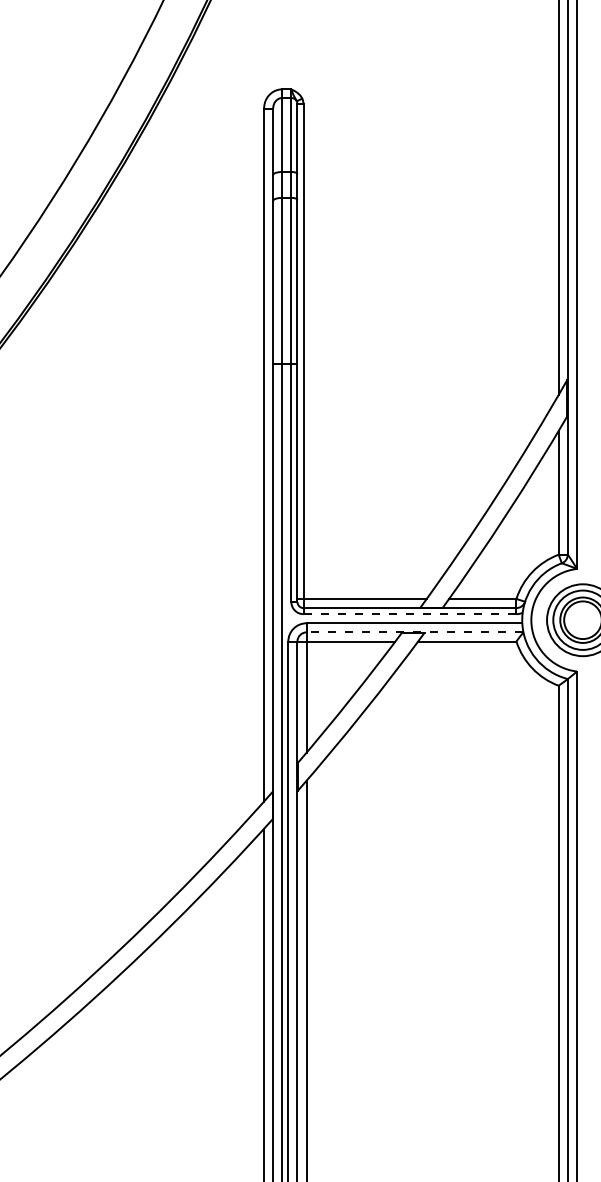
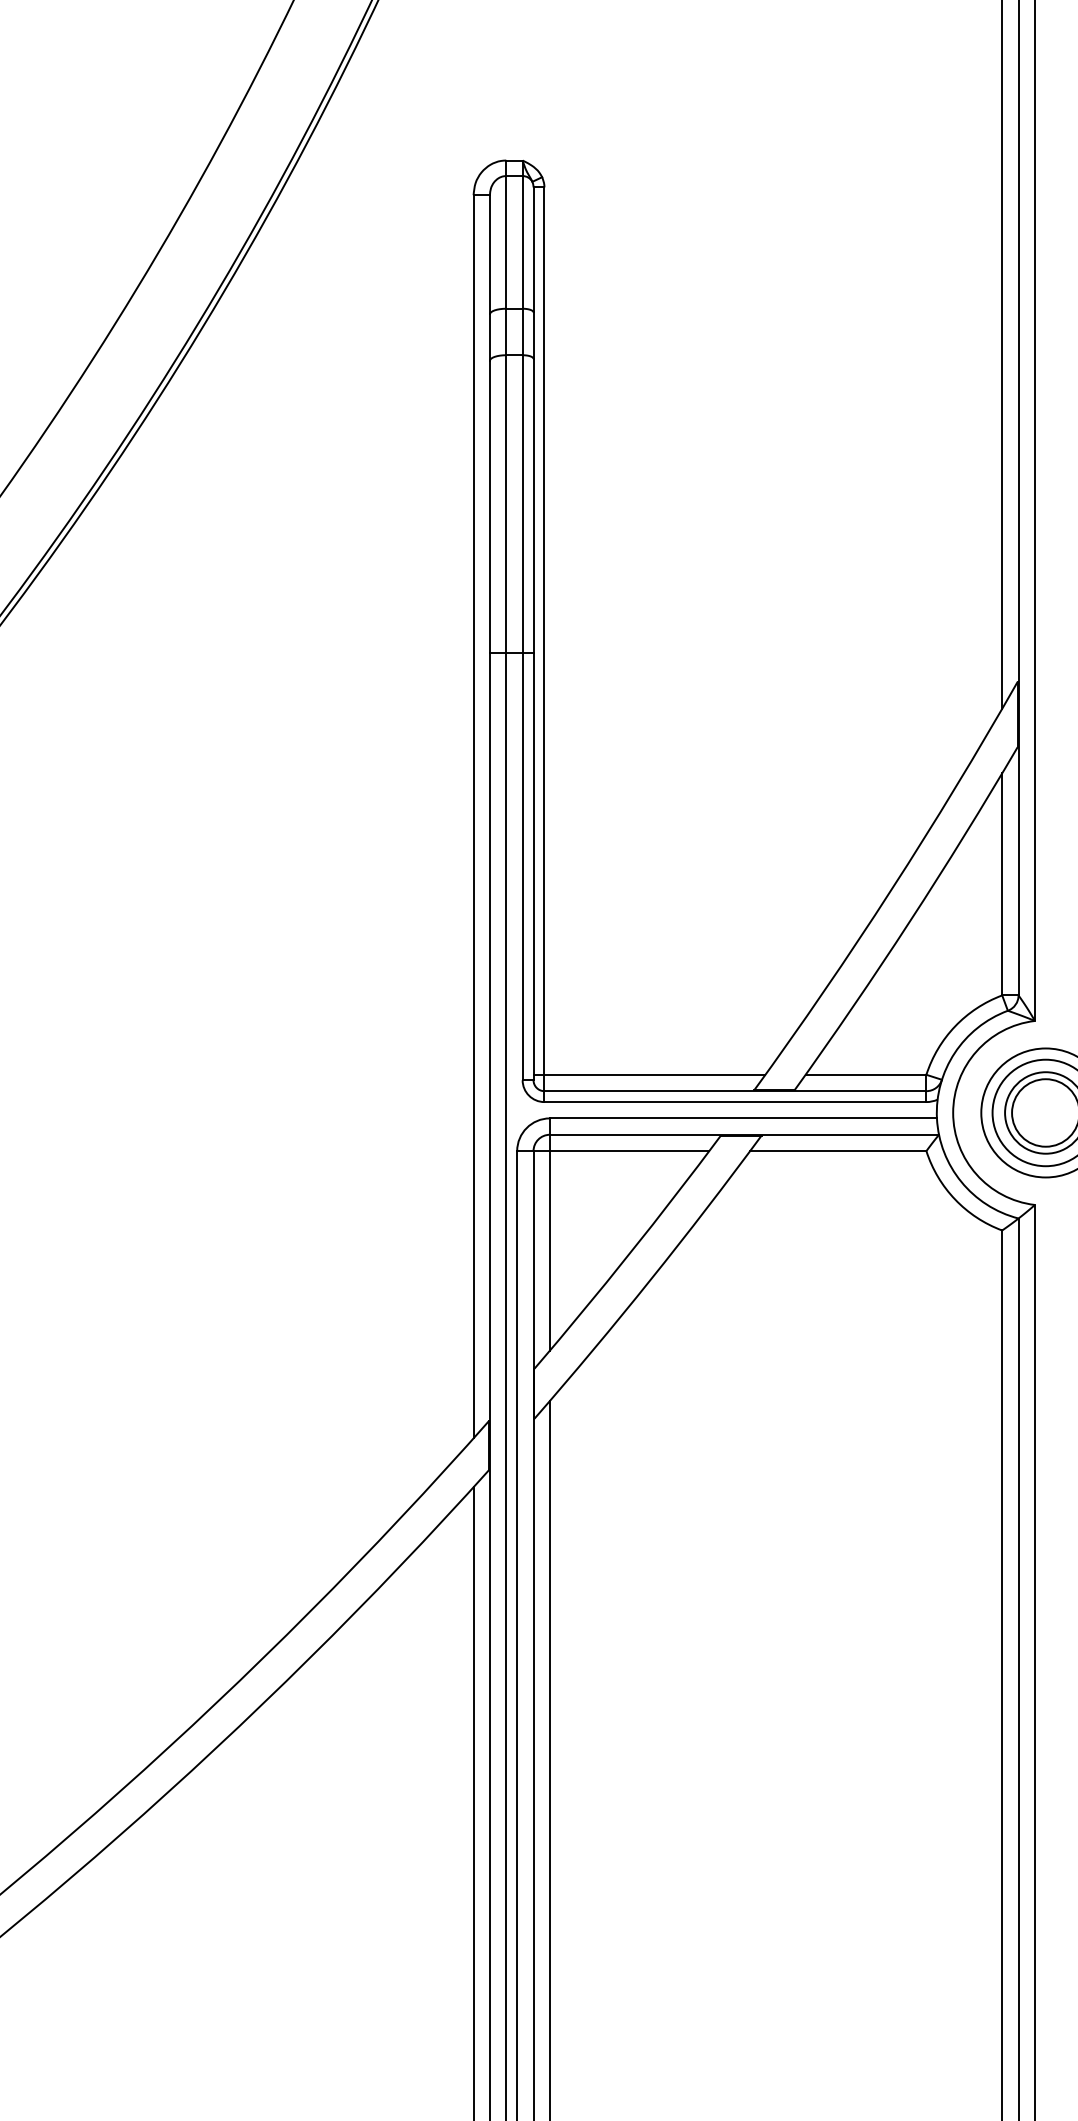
line: (409, 614) -> (734, 1102), dashed -> solid
line: (414, 632) -> (743, 1134), dashed -> solid

